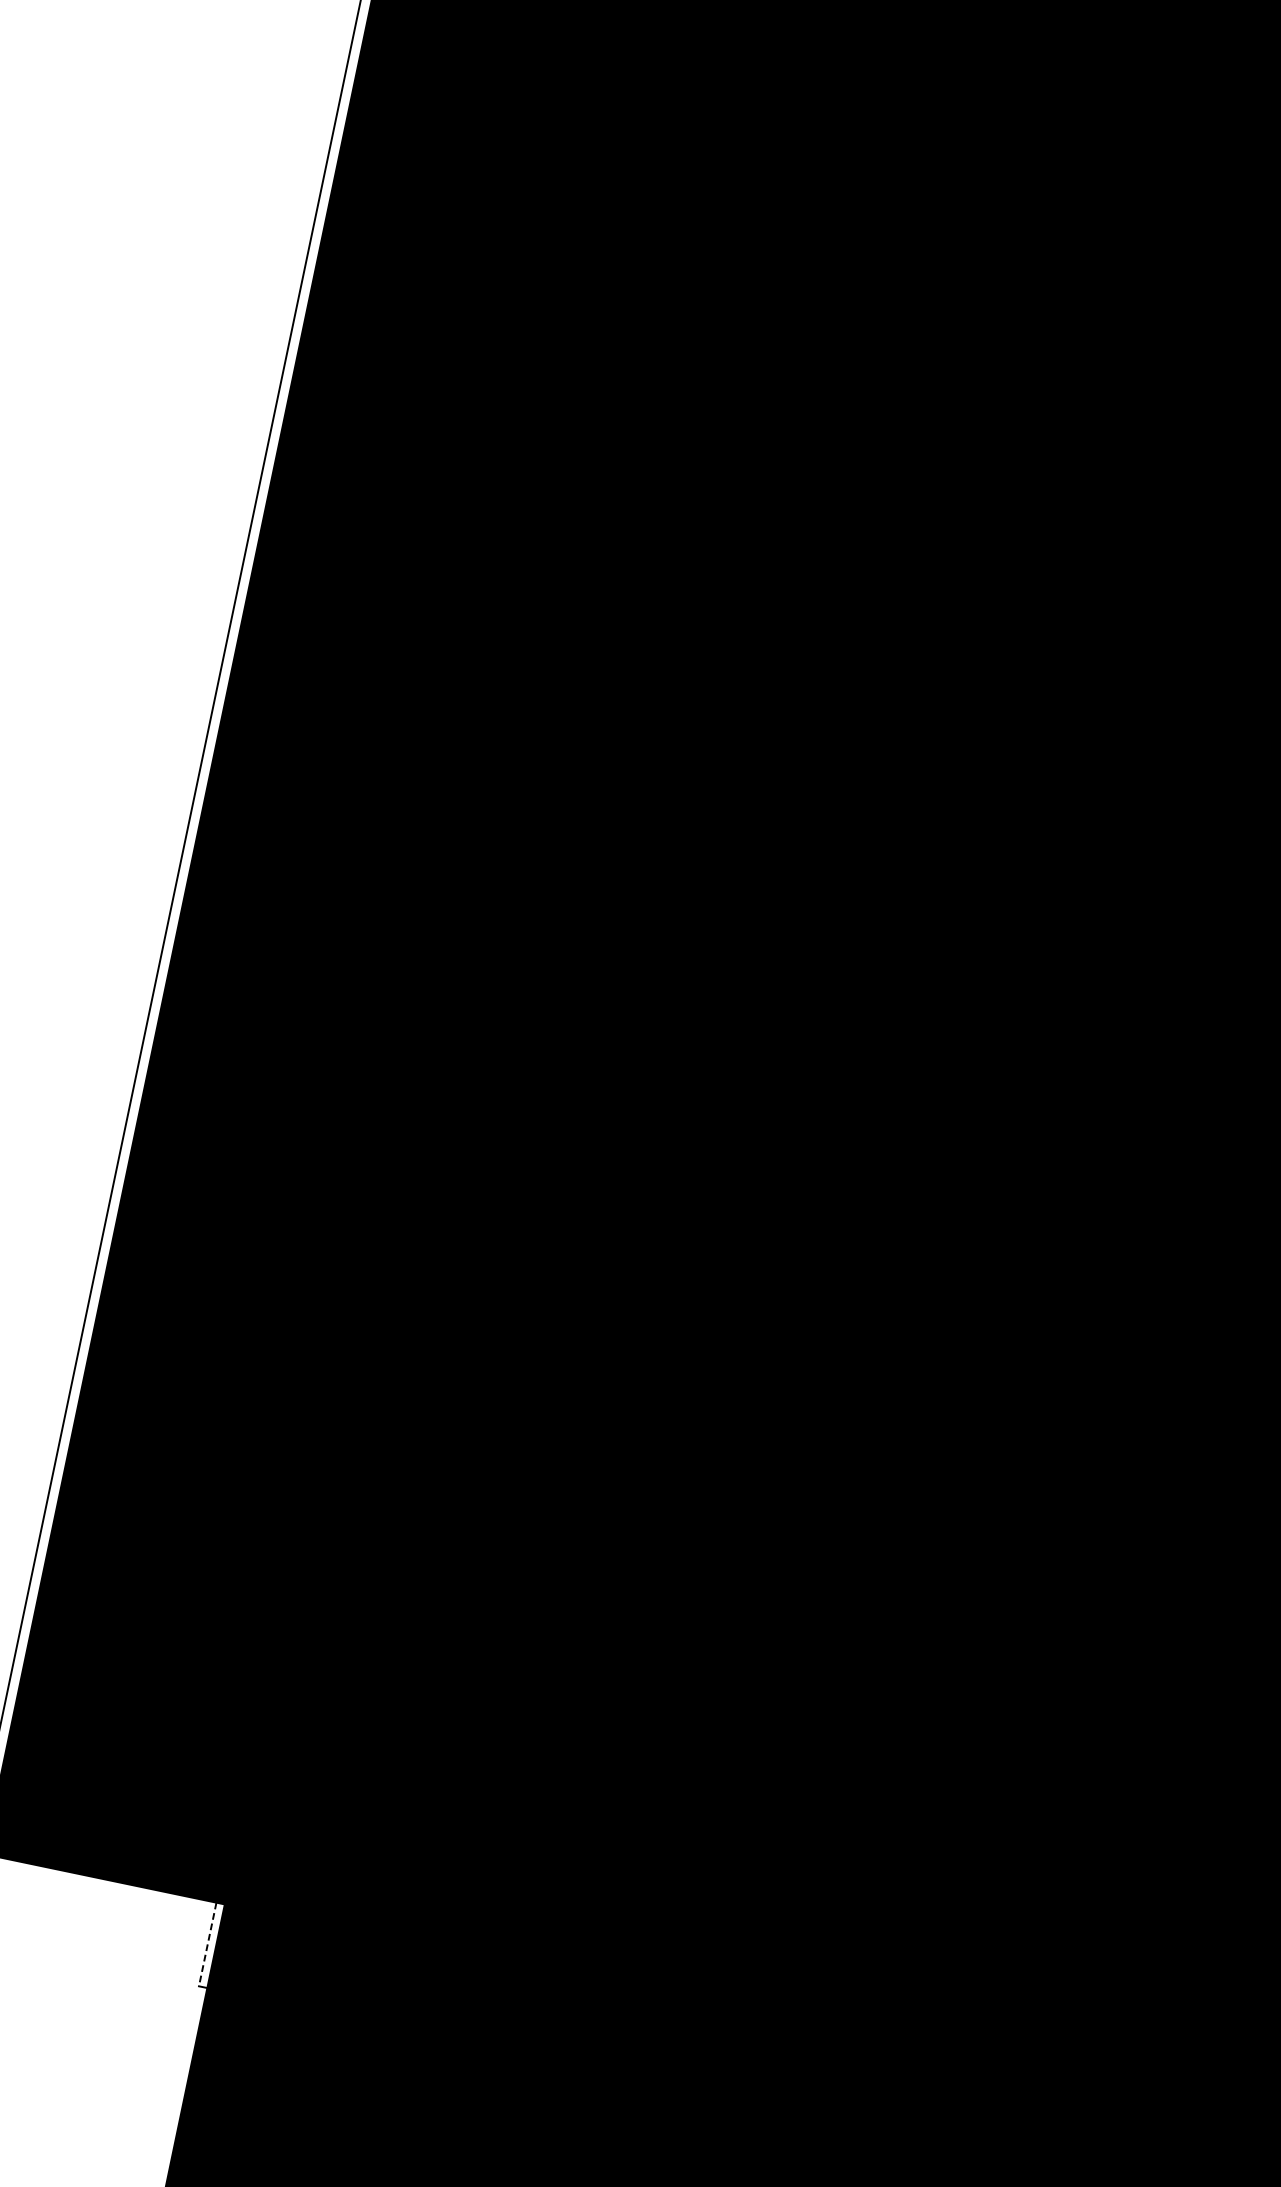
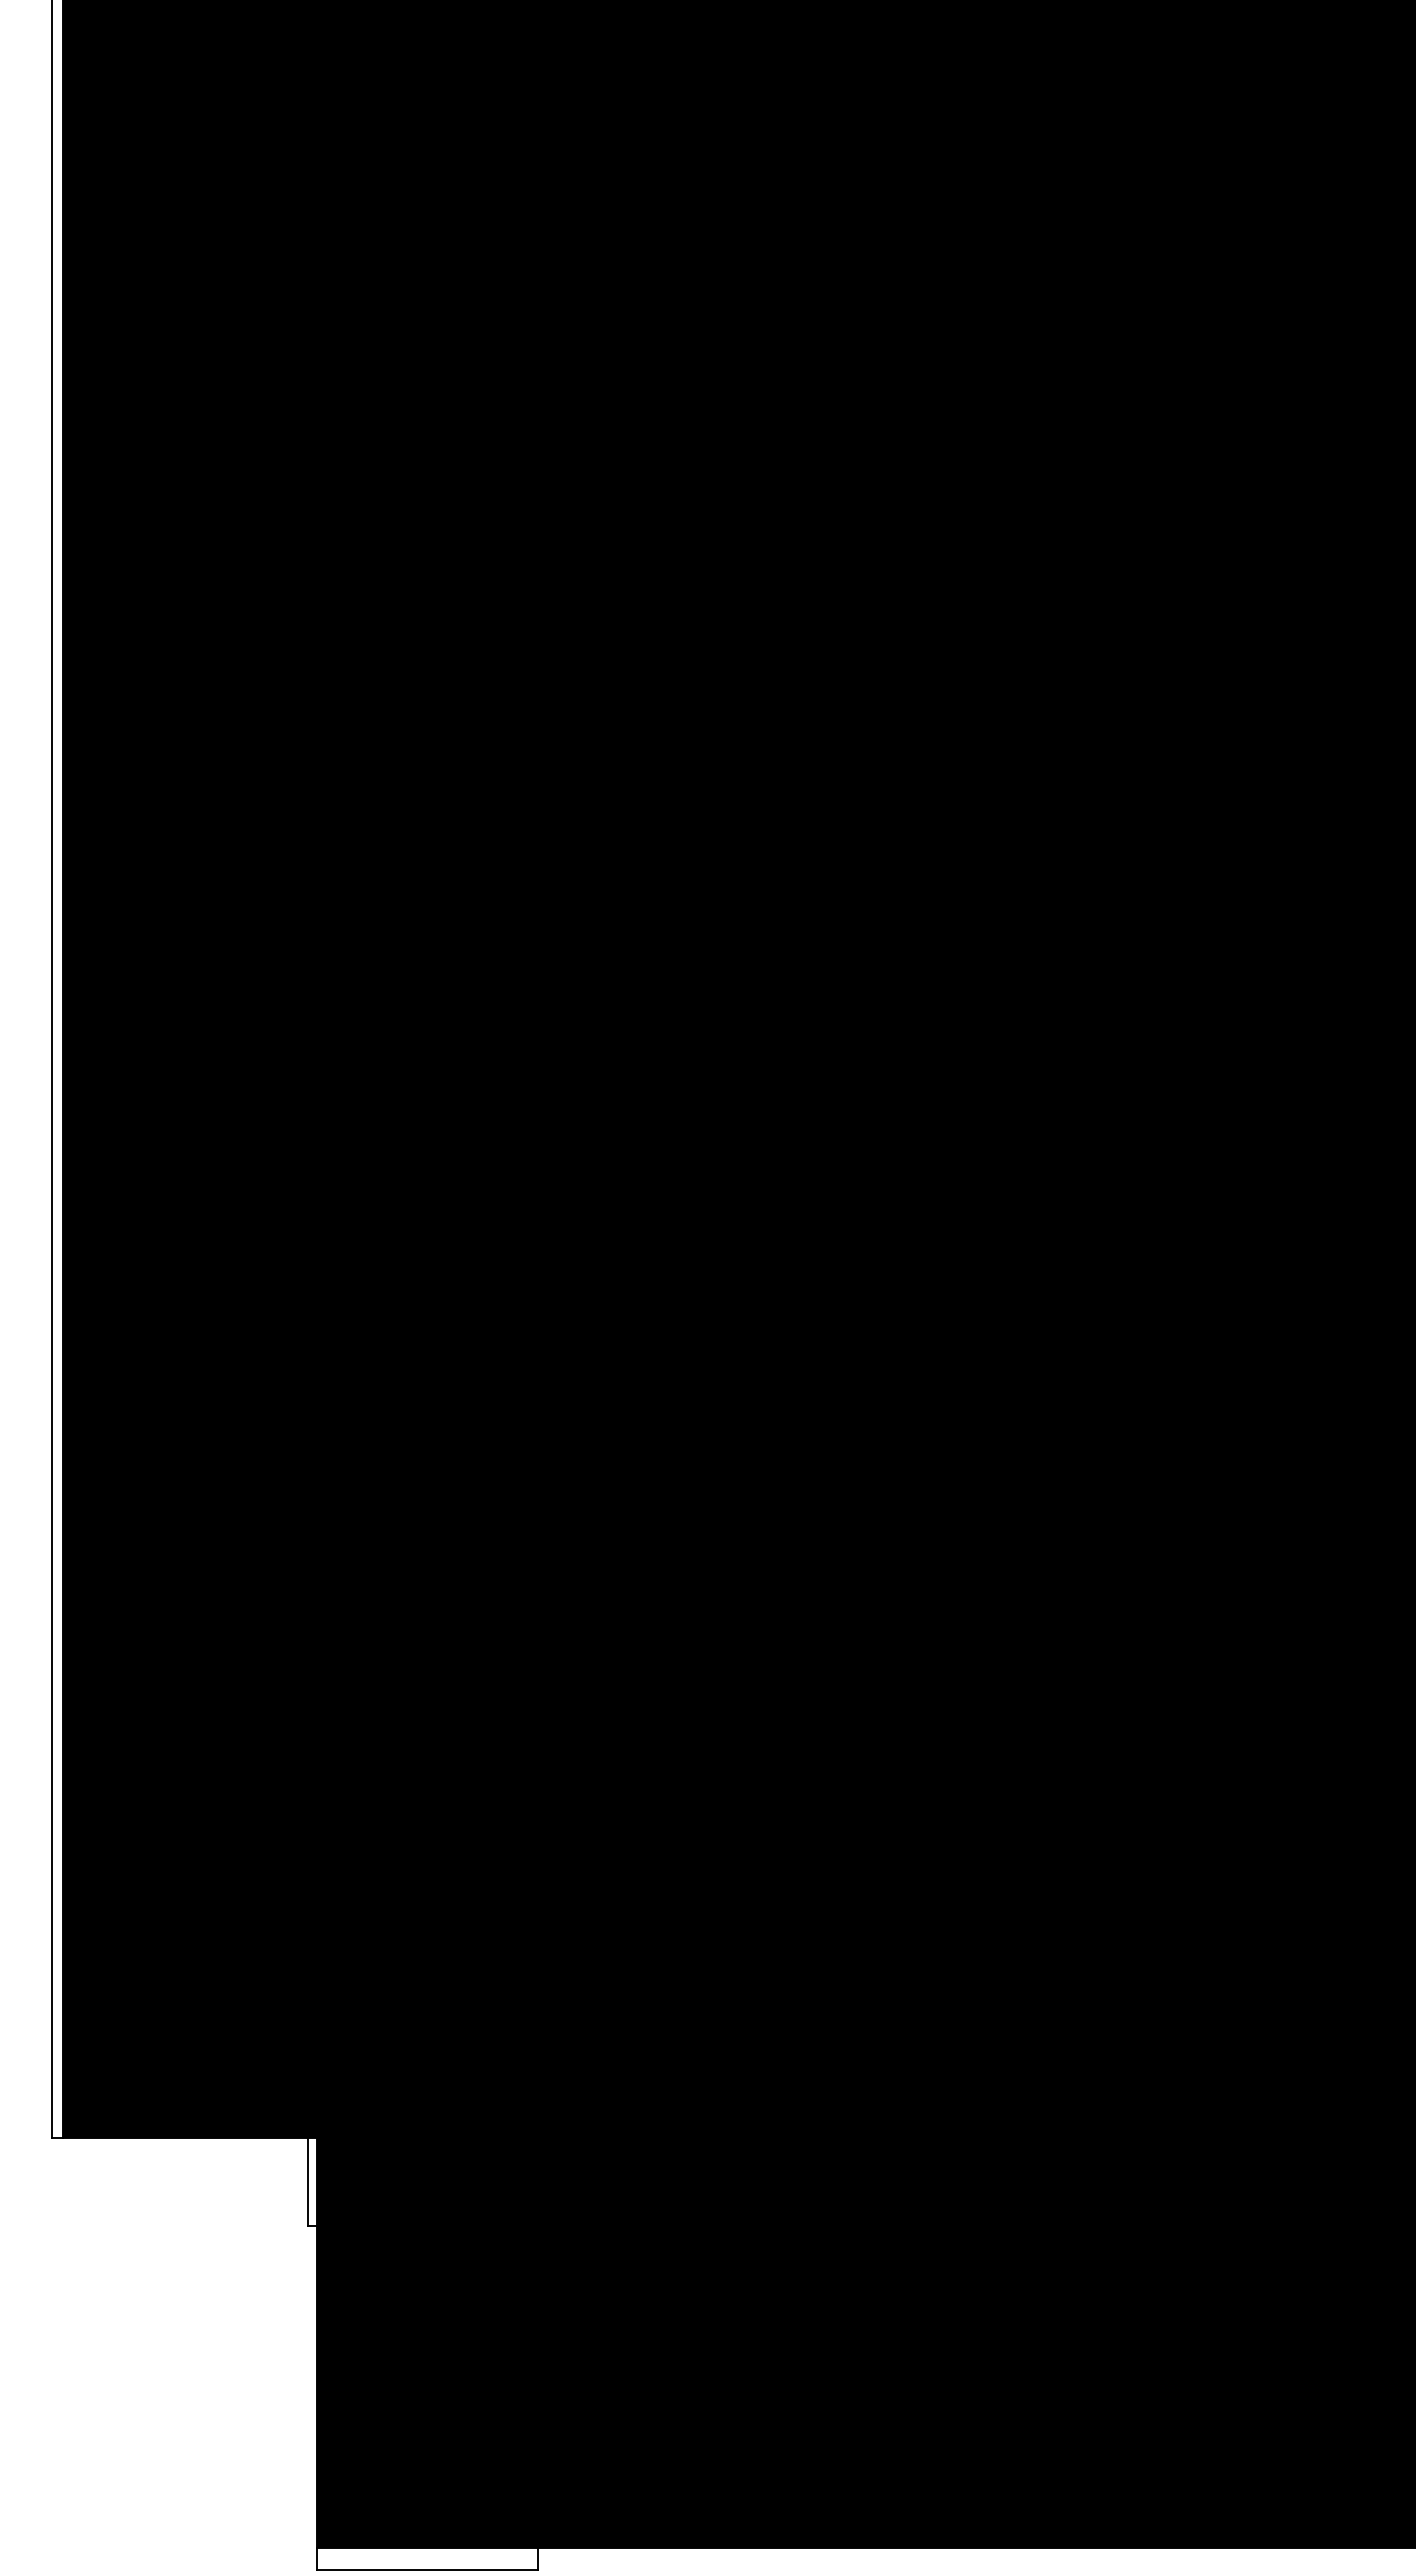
line: (207, 1945) -> (308, 2182), dashed -> solid

